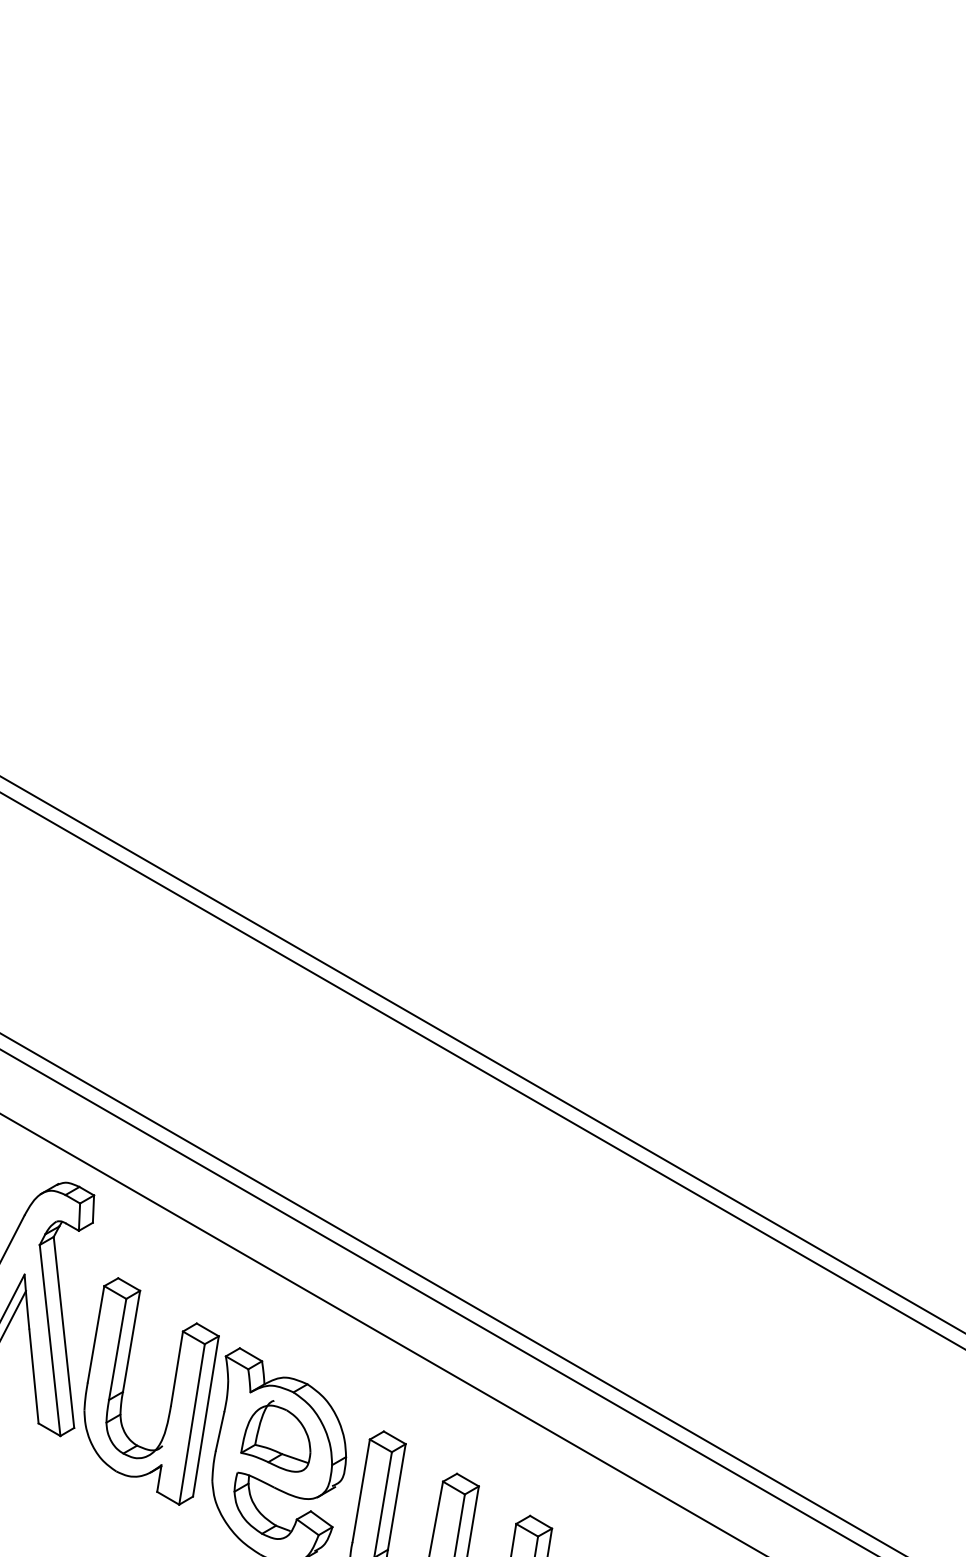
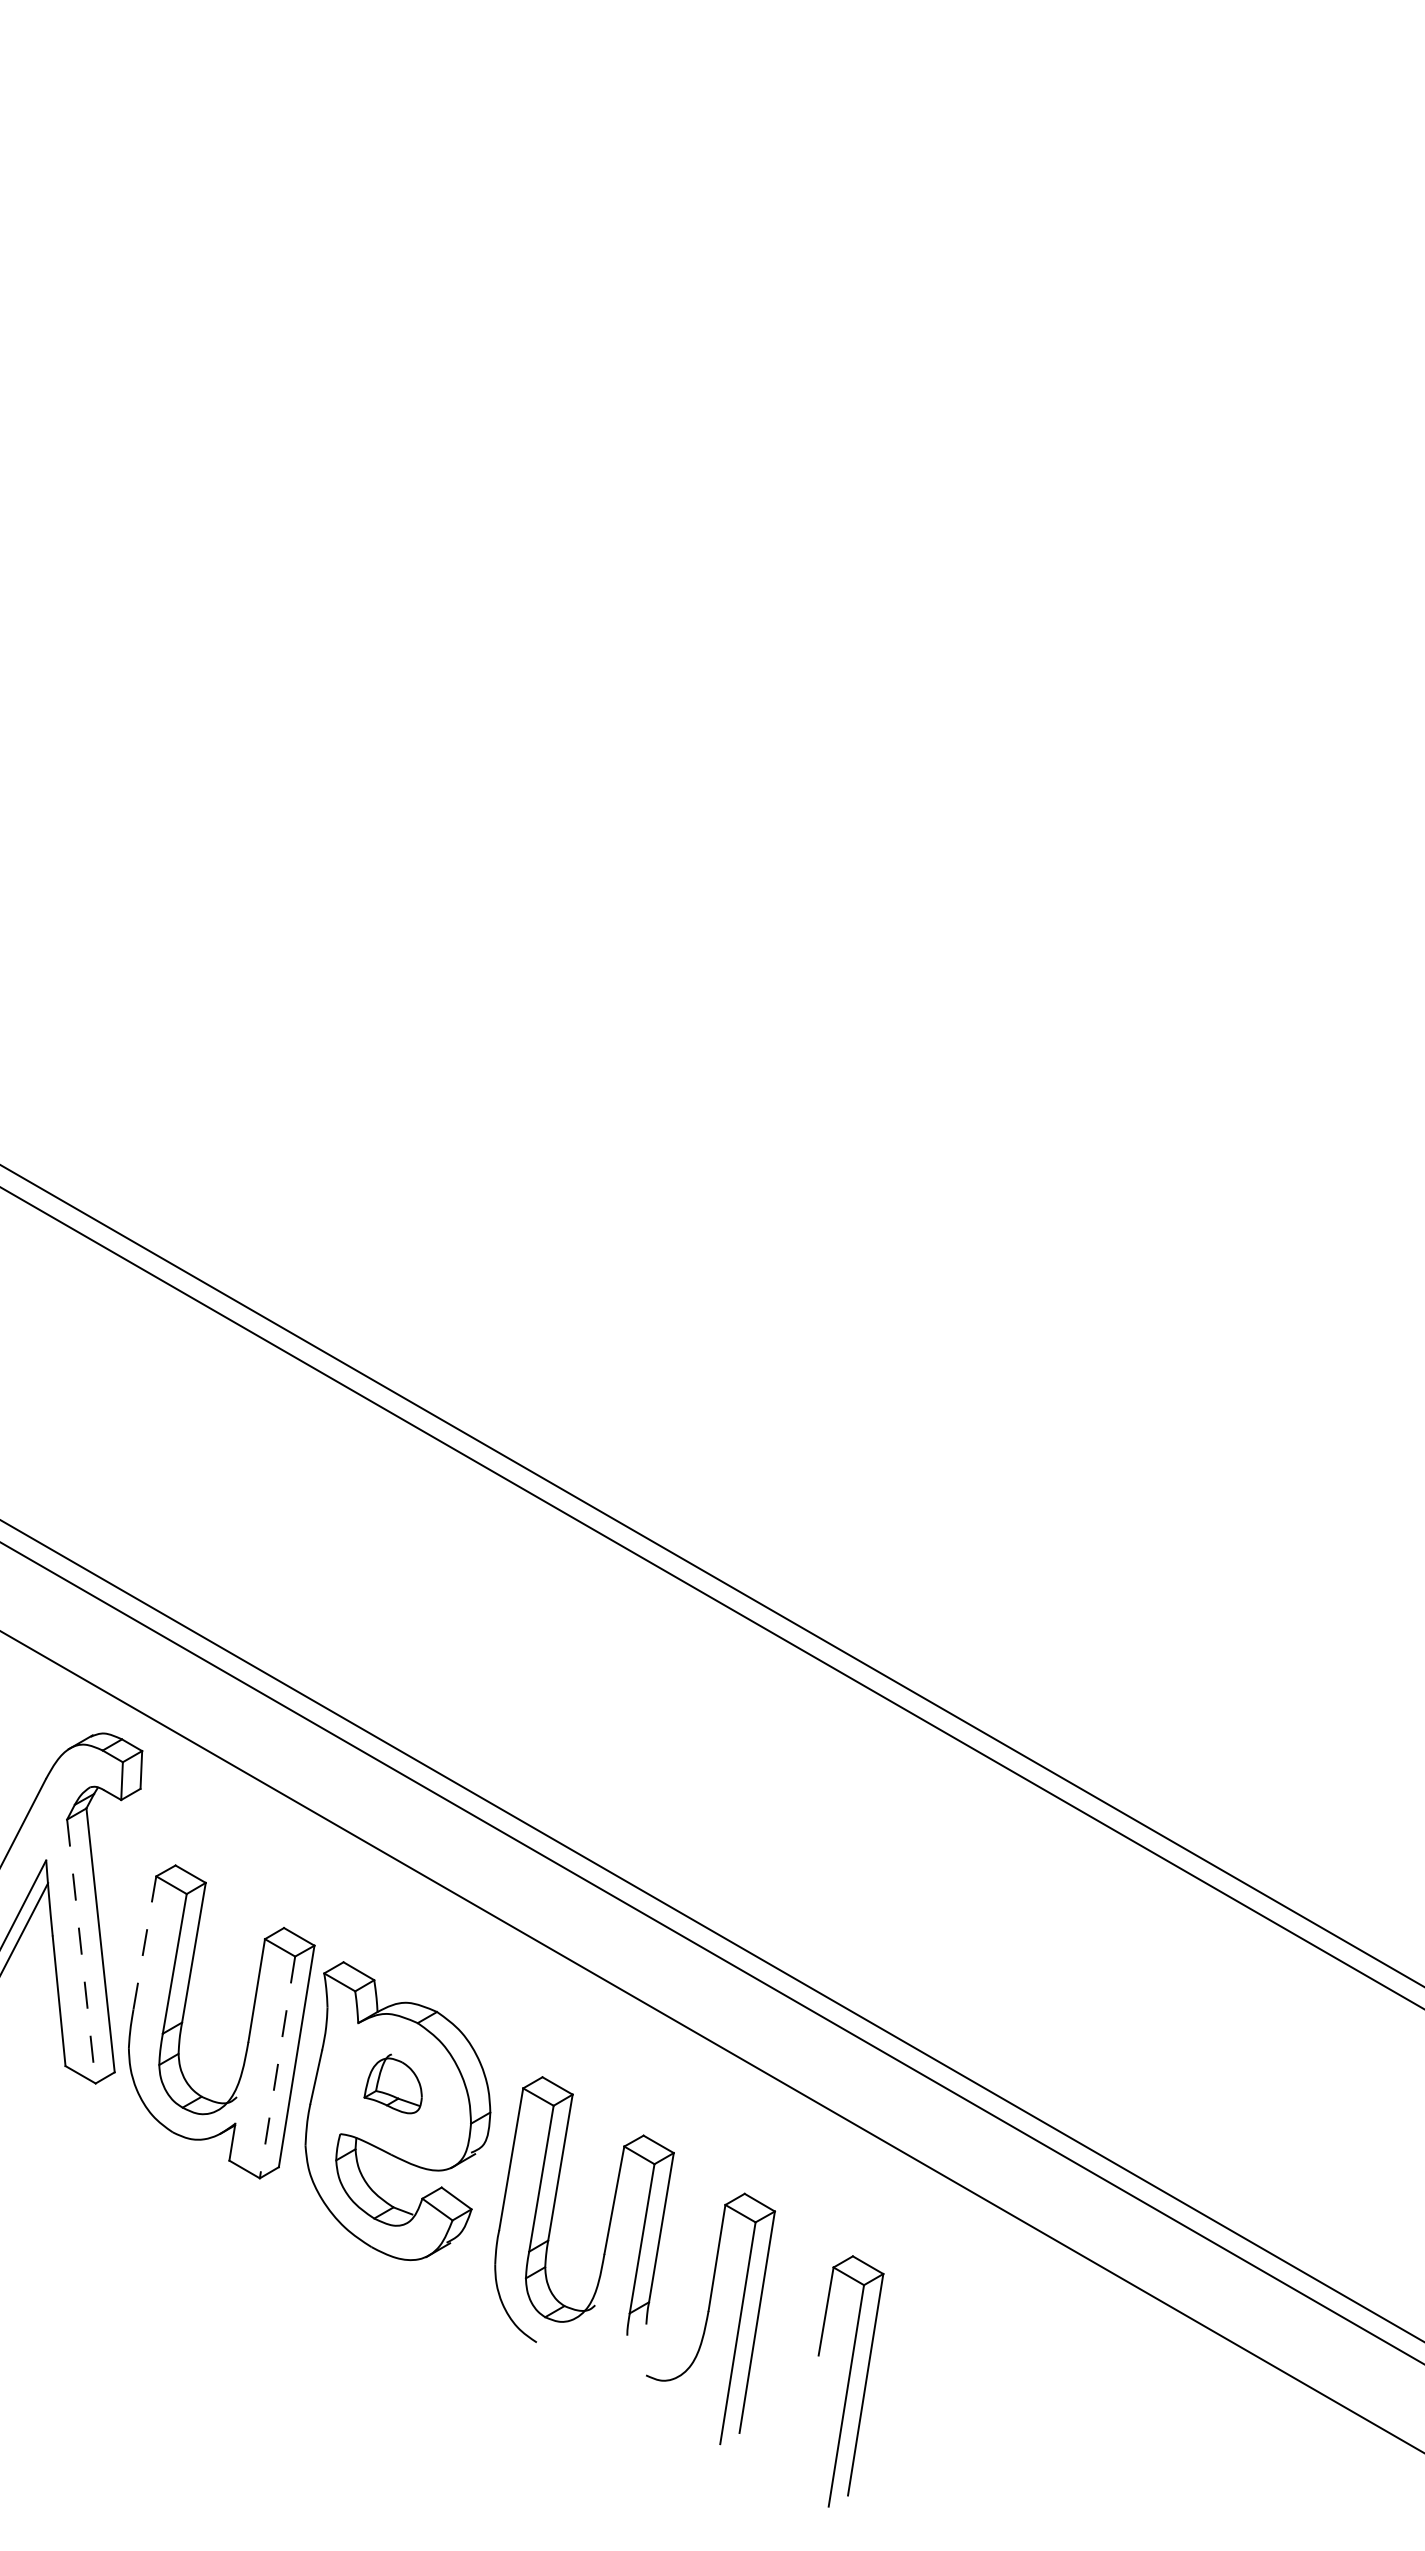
line: (95, 1333) -> (144, 1942), solid -> dashed
line: (50, 1340) -> (81, 1951), solid -> dashed
line: (192, 1424) -> (277, 2067), solid -> dashed
part: (275, 1436) -> (392, 2083), size x0.6

